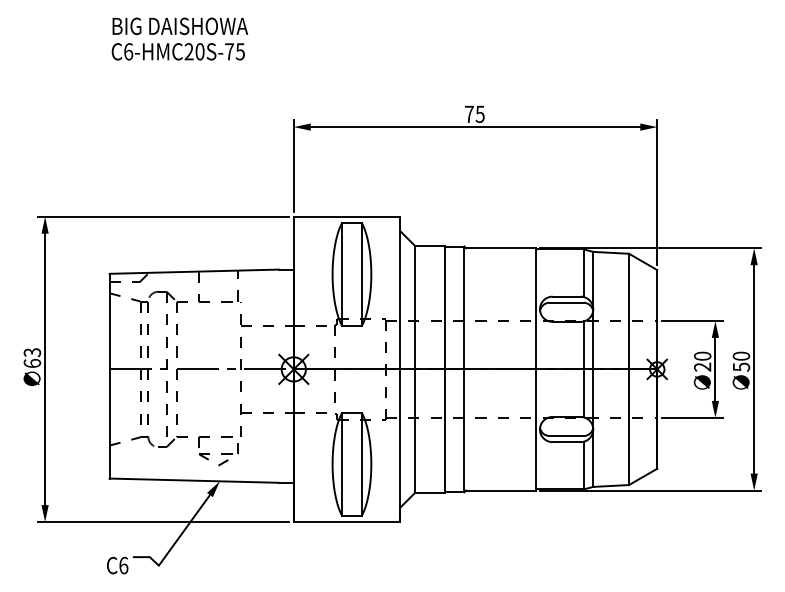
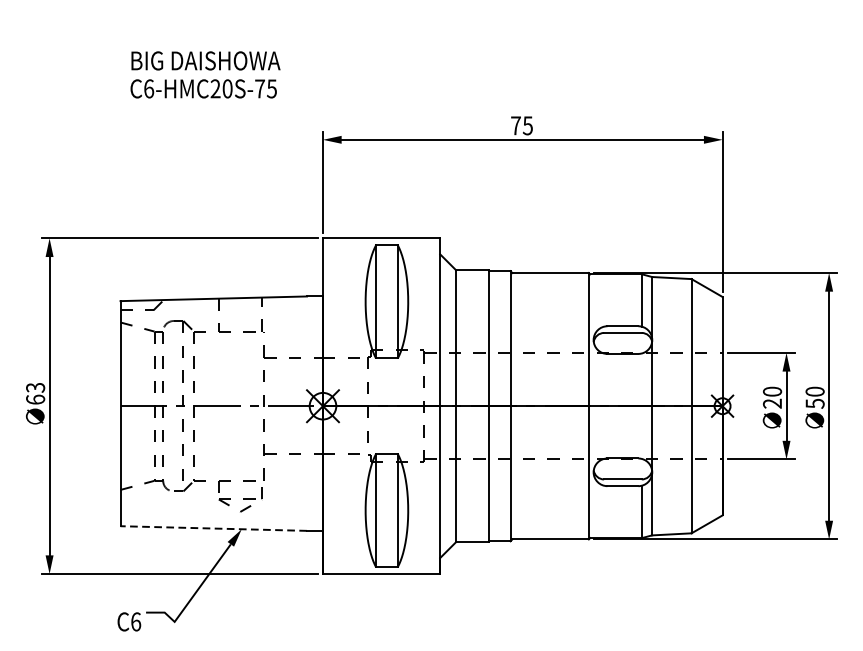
text: (179, 38) -> (205, 74), moved
line: (584, 369) -> (642, 406), removed
line: (194, 480) -> (213, 528), solid -> dashed

